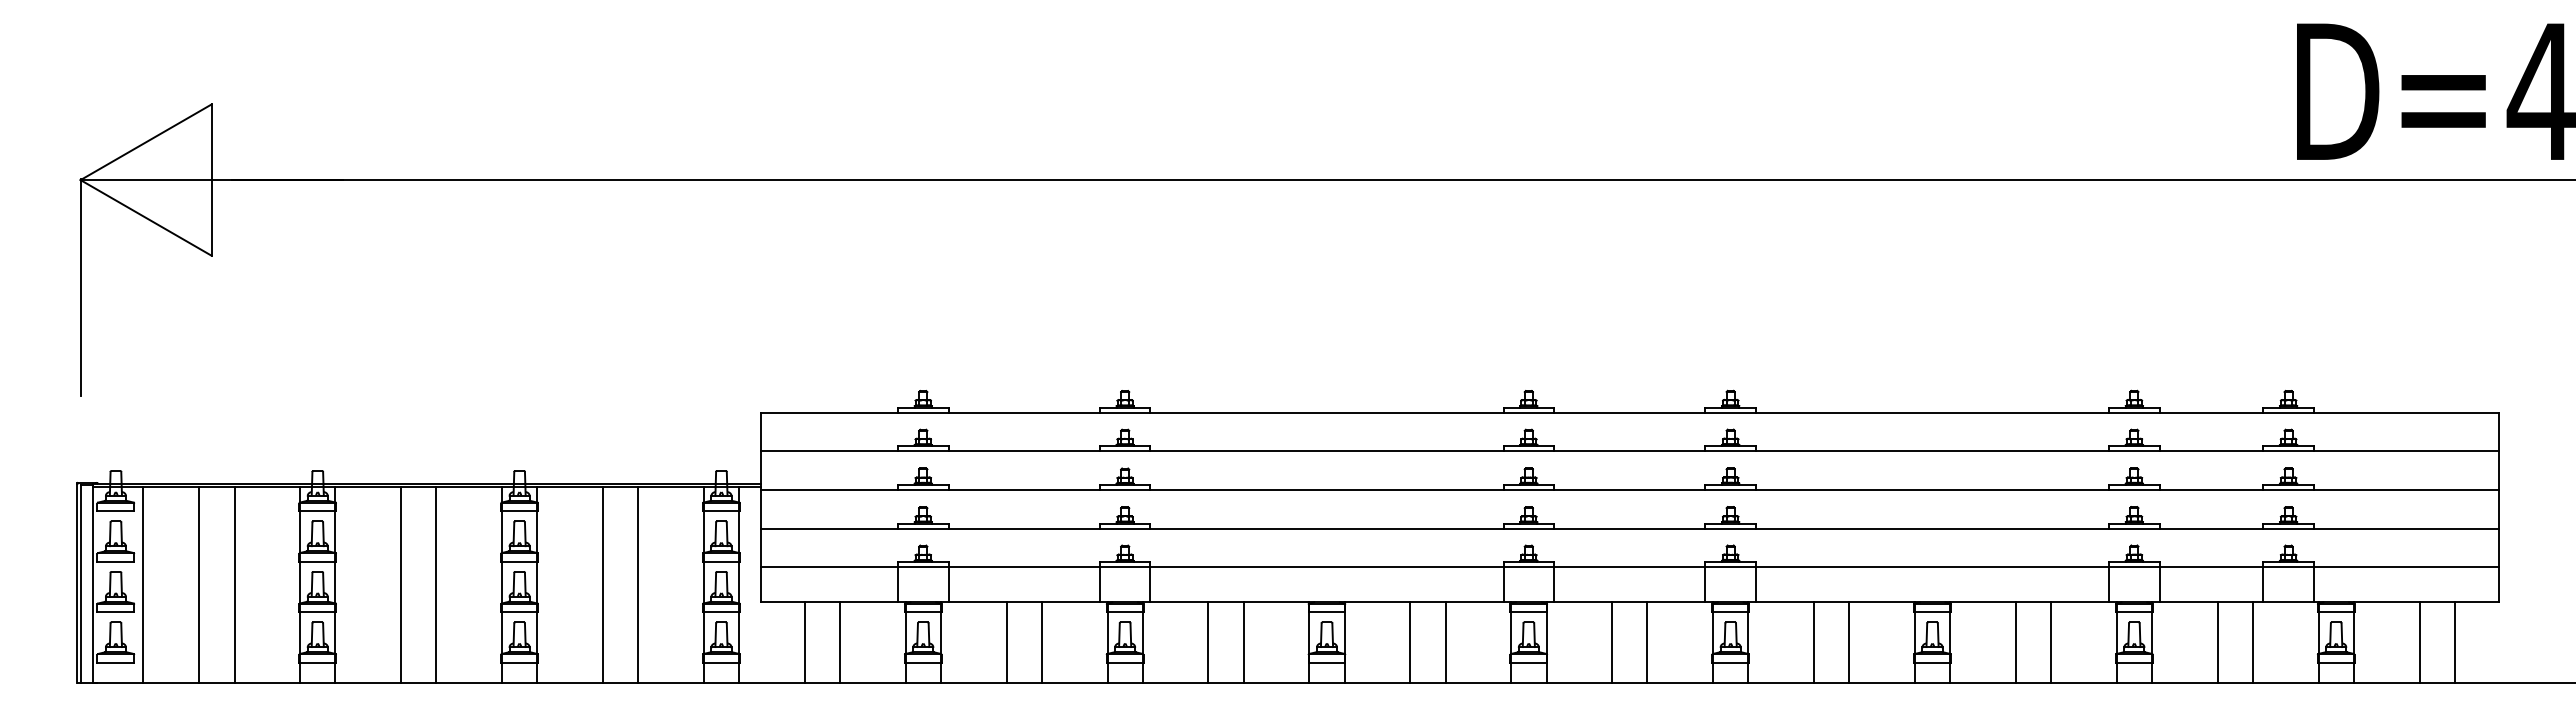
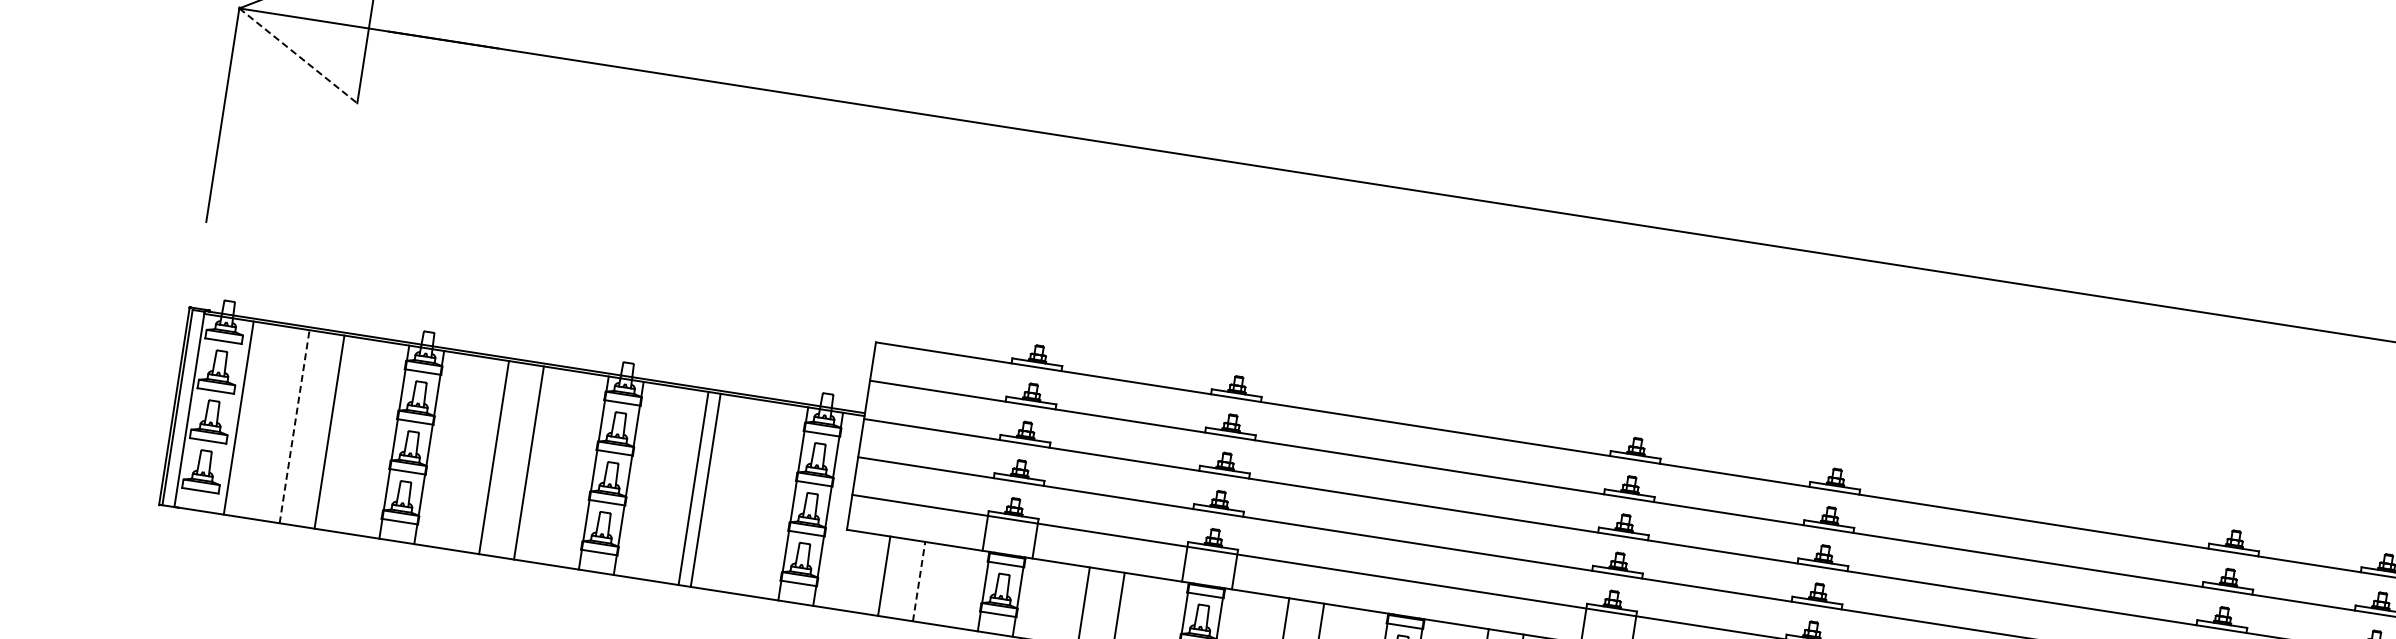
line: (146, 217) -> (298, 55), solid -> dashed
line: (638, 584) -> (706, 489), moved
line: (199, 585) -> (294, 427), solid -> dashed
line: (840, 642) -> (919, 581), solid -> dashed

